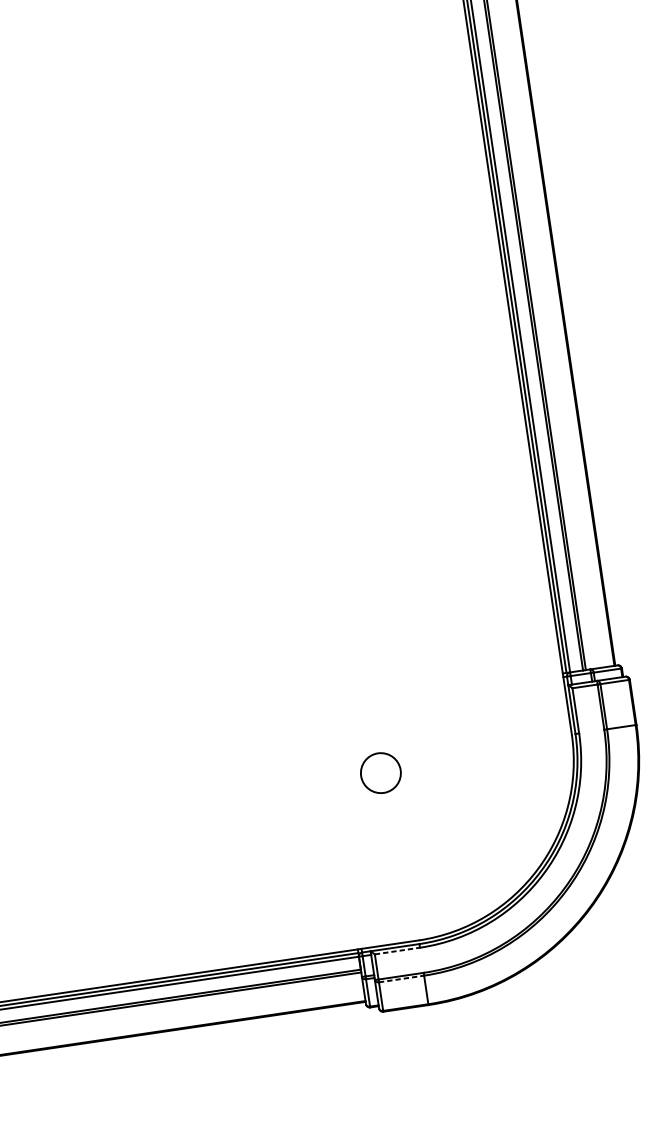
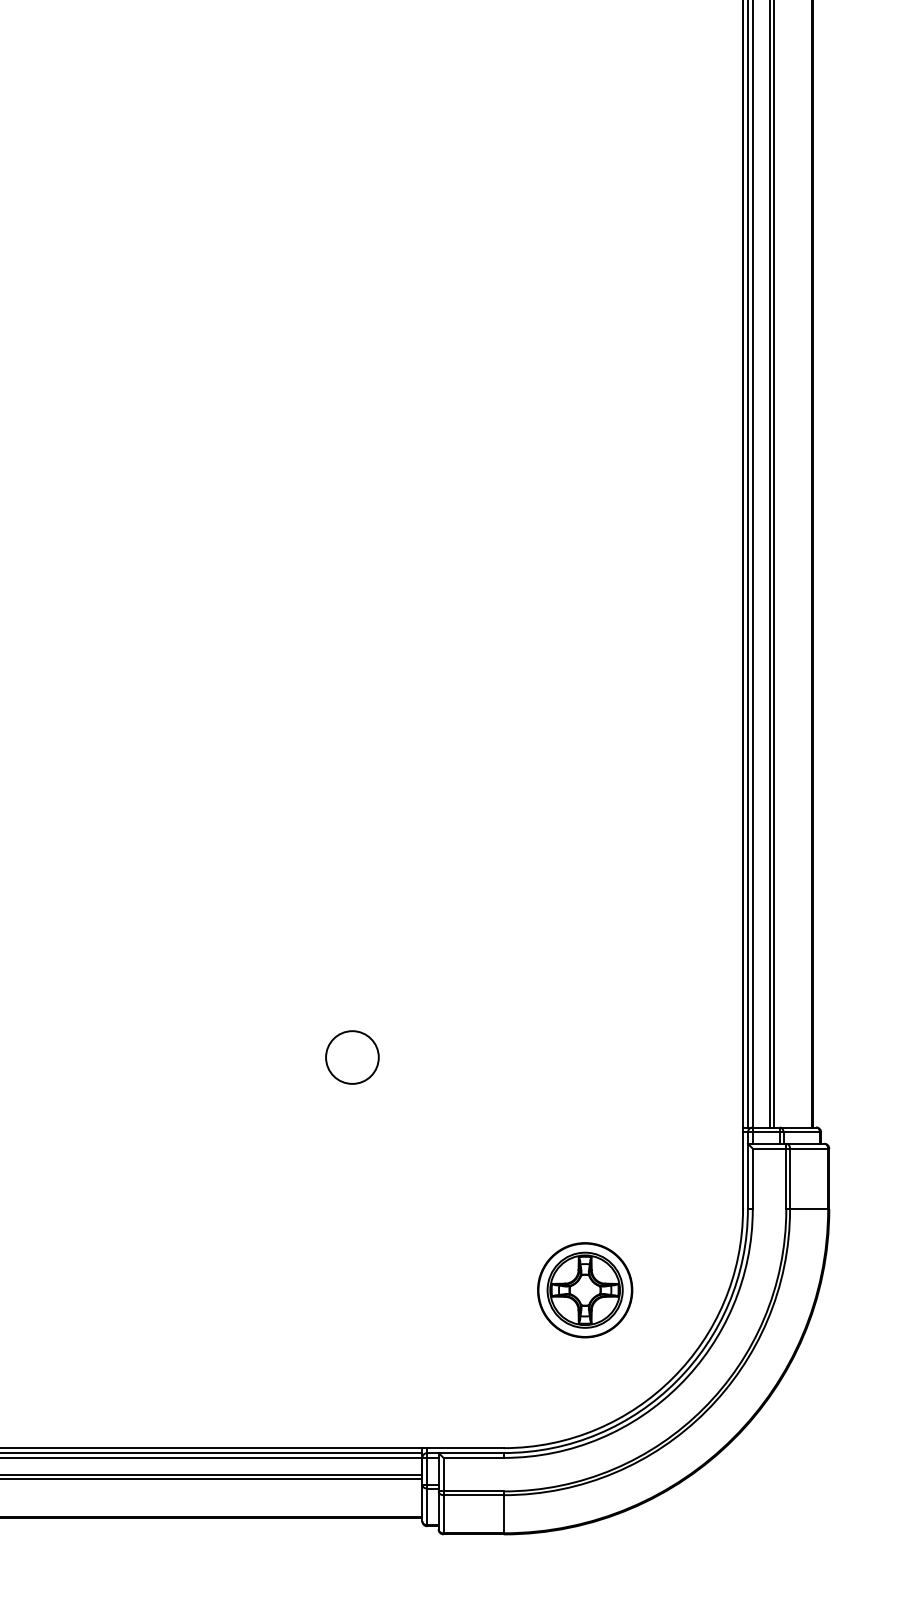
circle: (380, 773) -> (352, 1057), moved
part: (462, 813) -> (585, 1290), added
line: (397, 950) -> (474, 1457), dashed -> solid
line: (402, 979) -> (474, 1495), dashed -> solid

